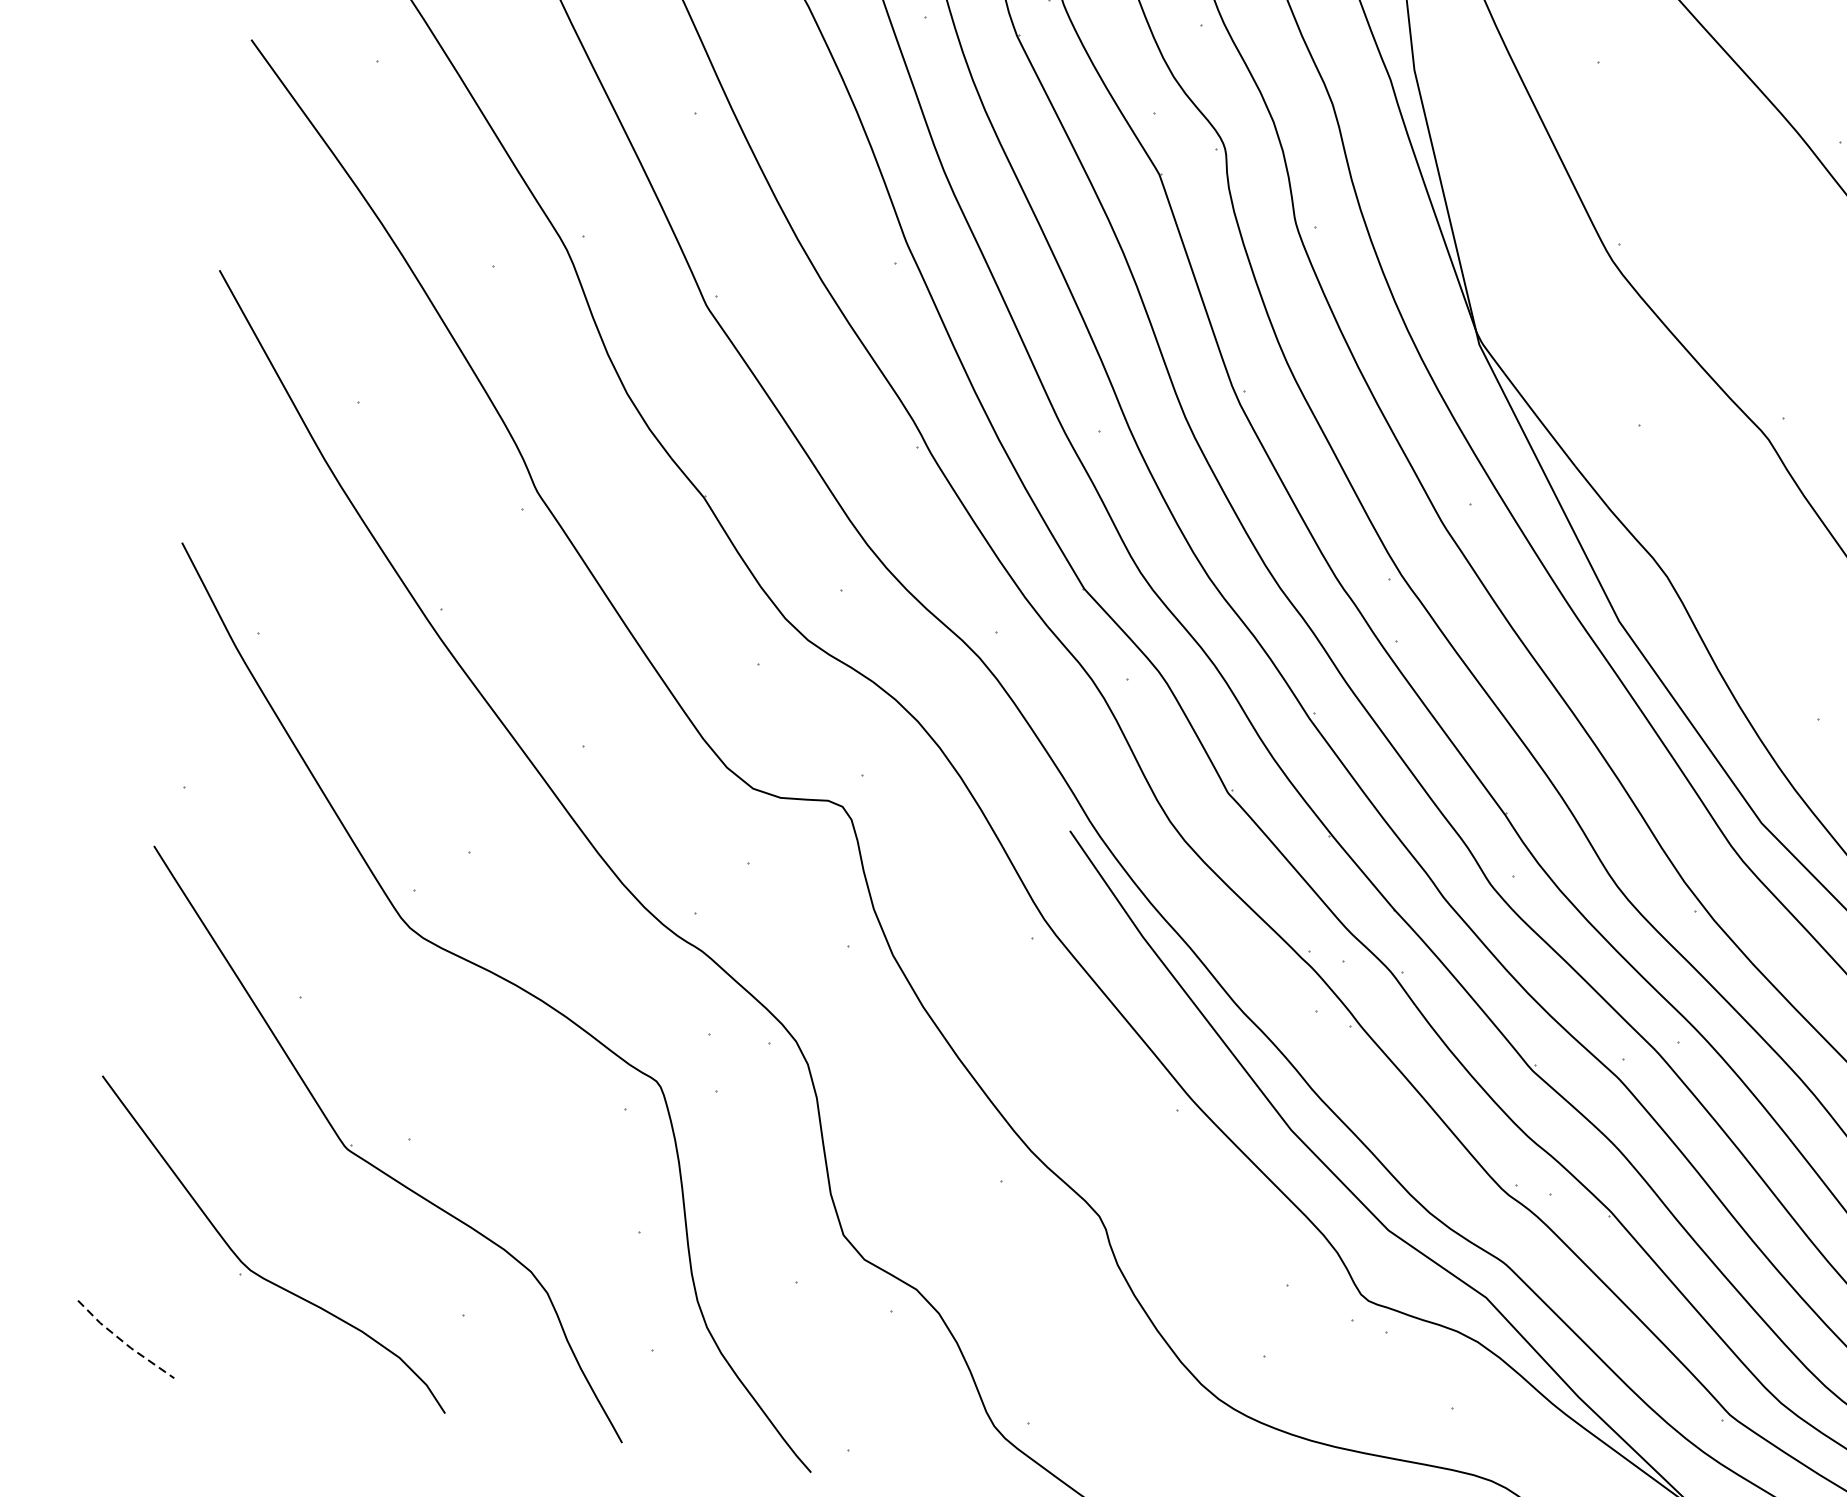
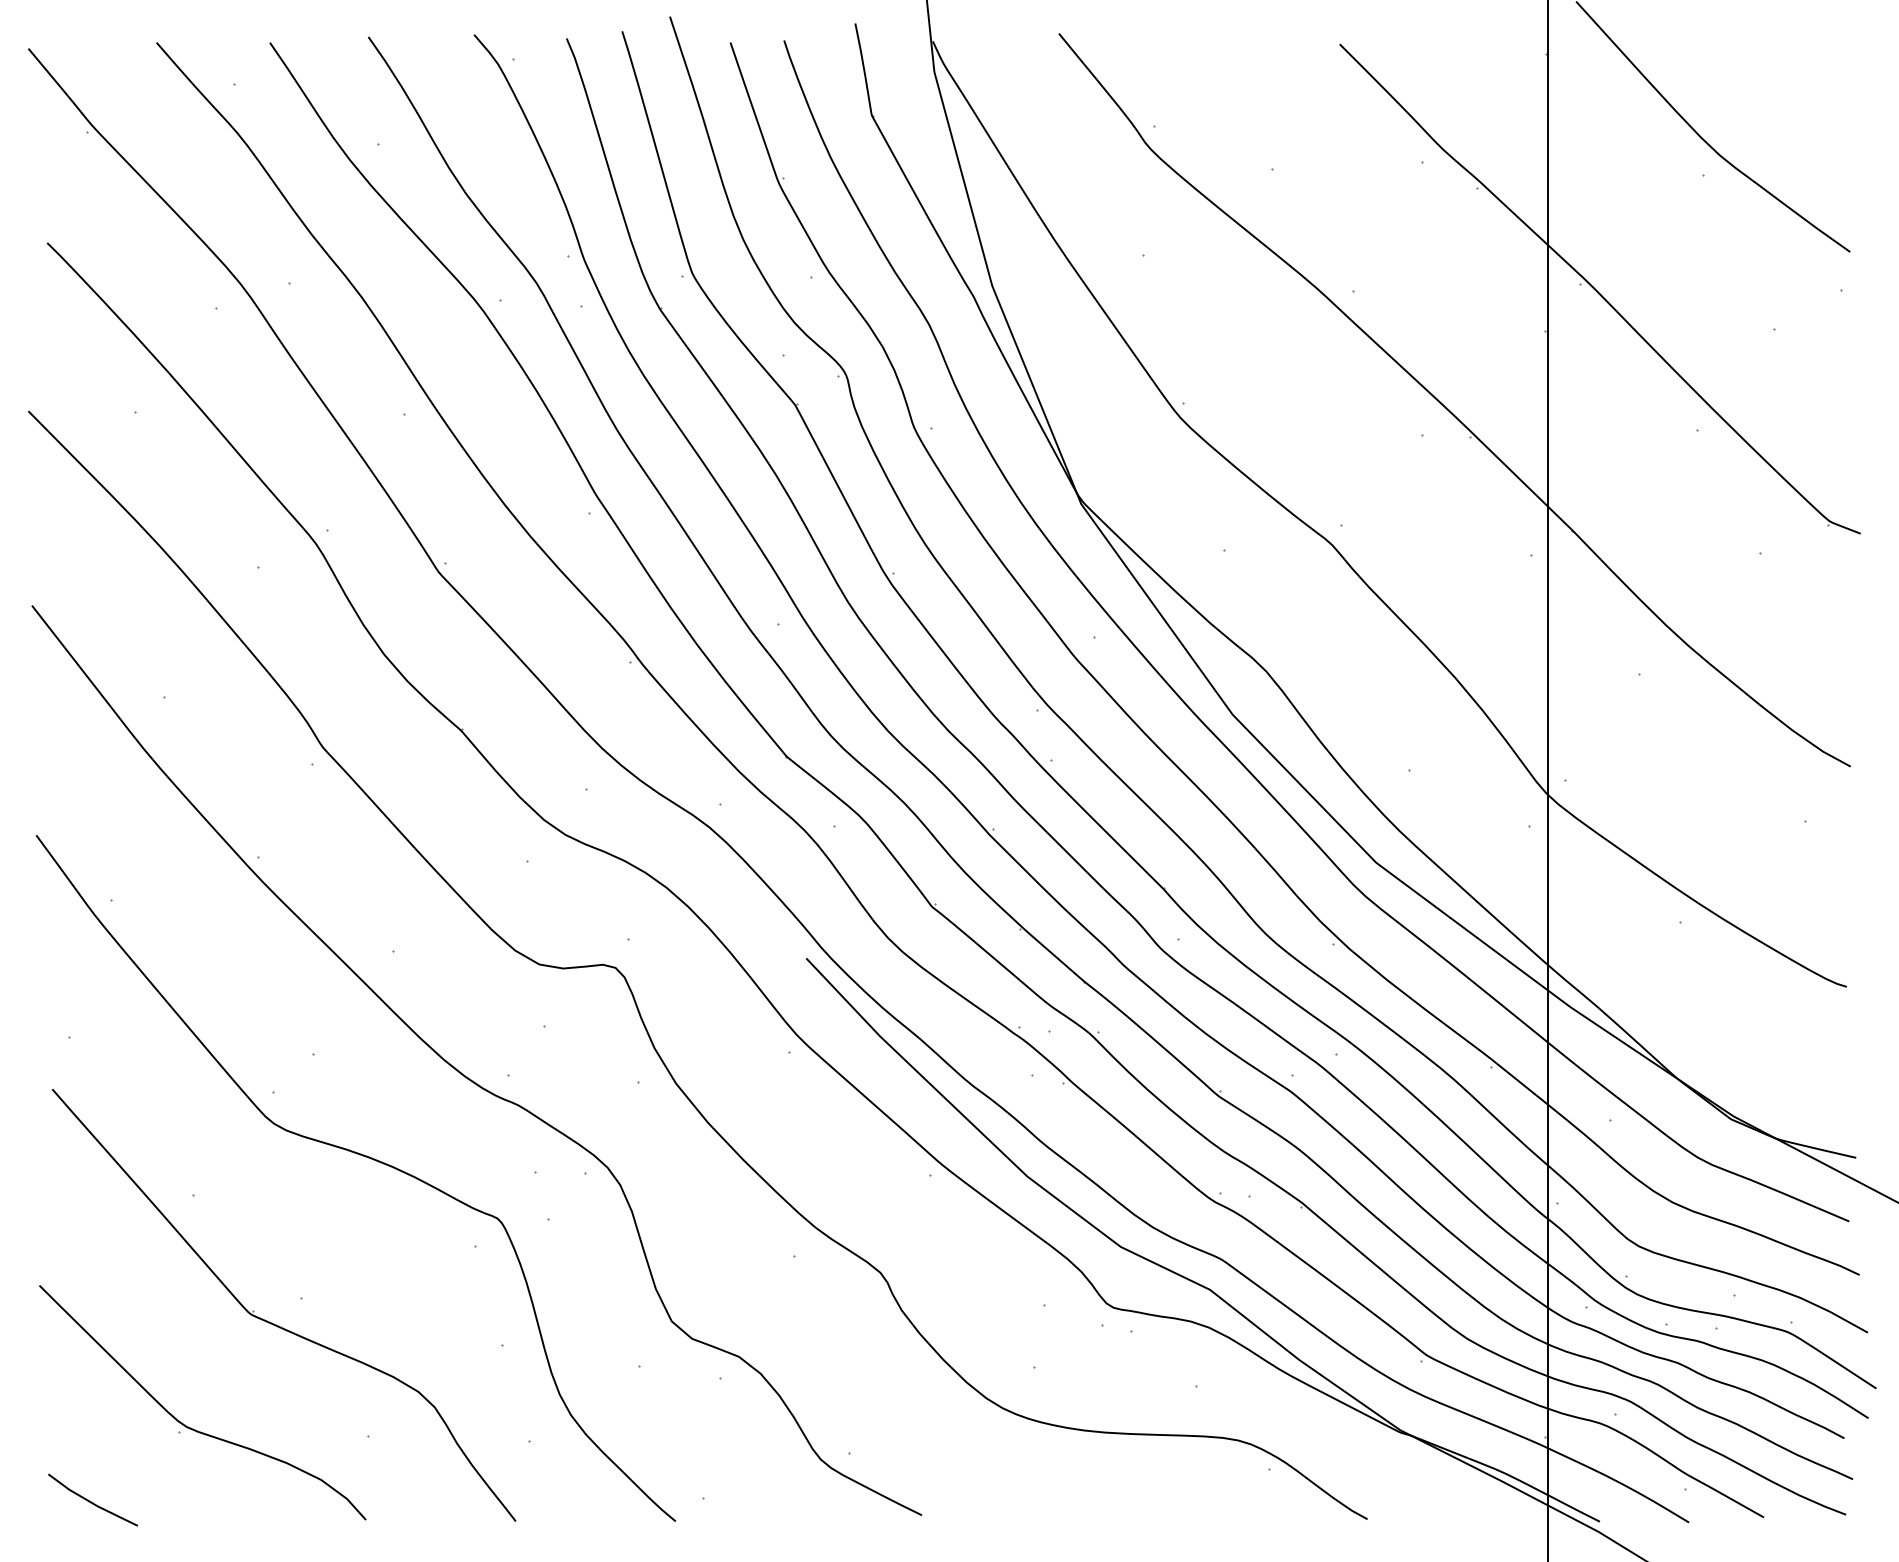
line: (123, 1342) -> (91, 1502), dashed -> solid

